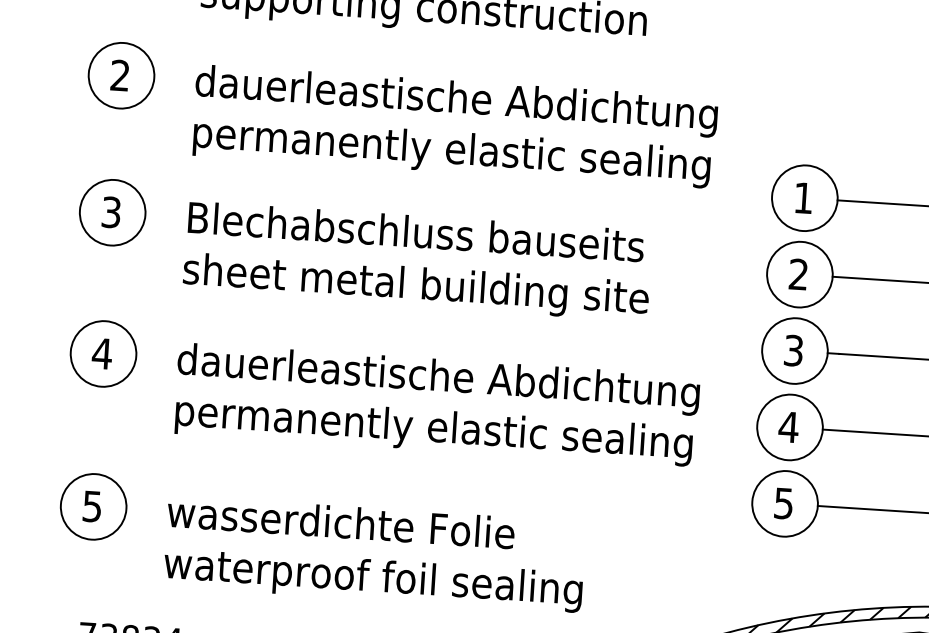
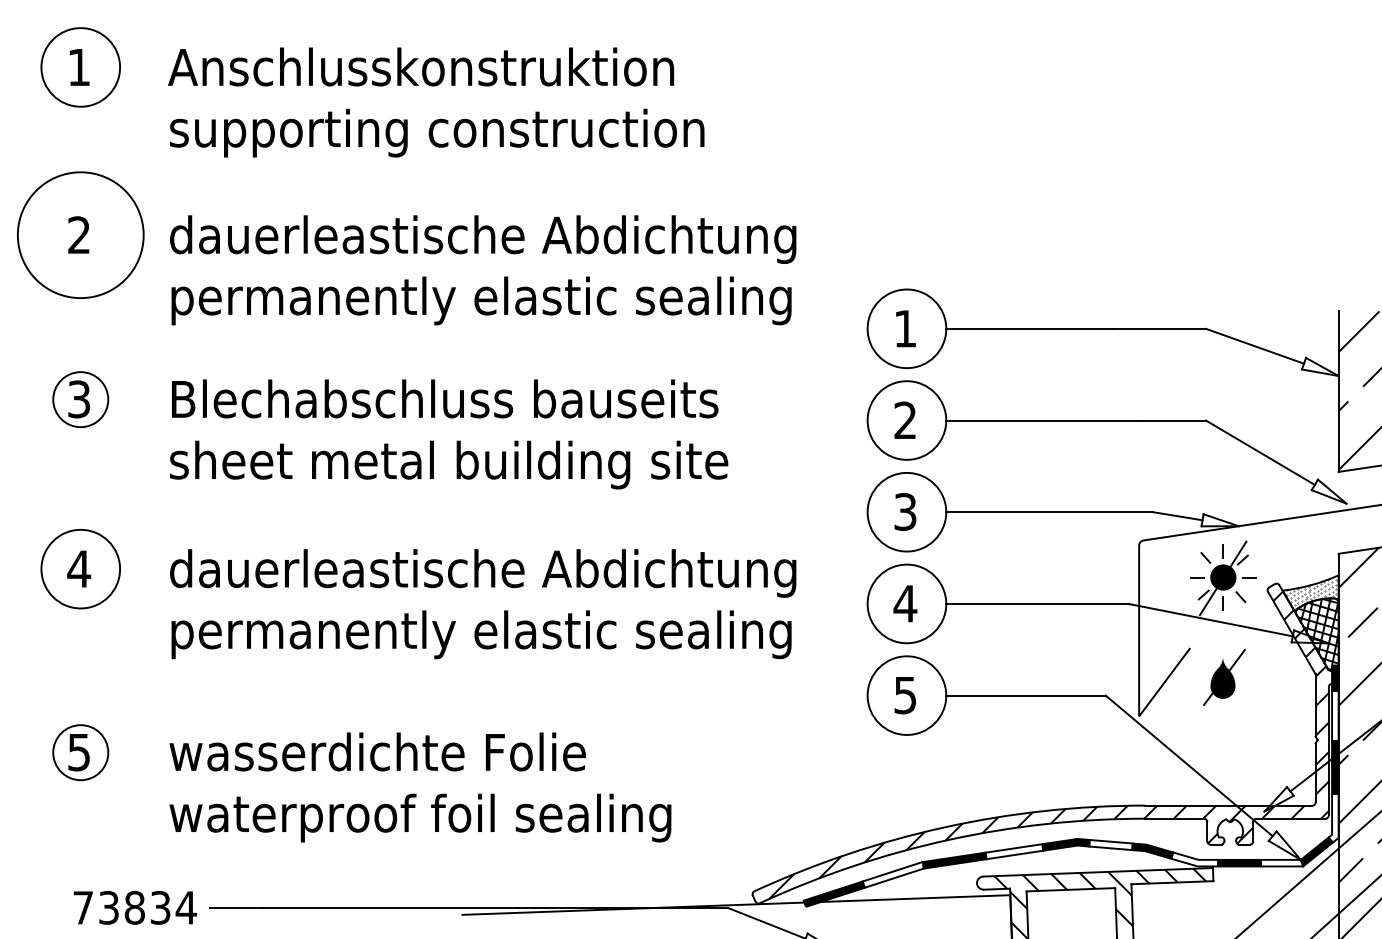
circle: (121, 75) -> (80, 234), size x1.6
circle: (112, 212) -> (80, 399), size x0.7
circle: (93, 506) -> (80, 752), size x0.7

